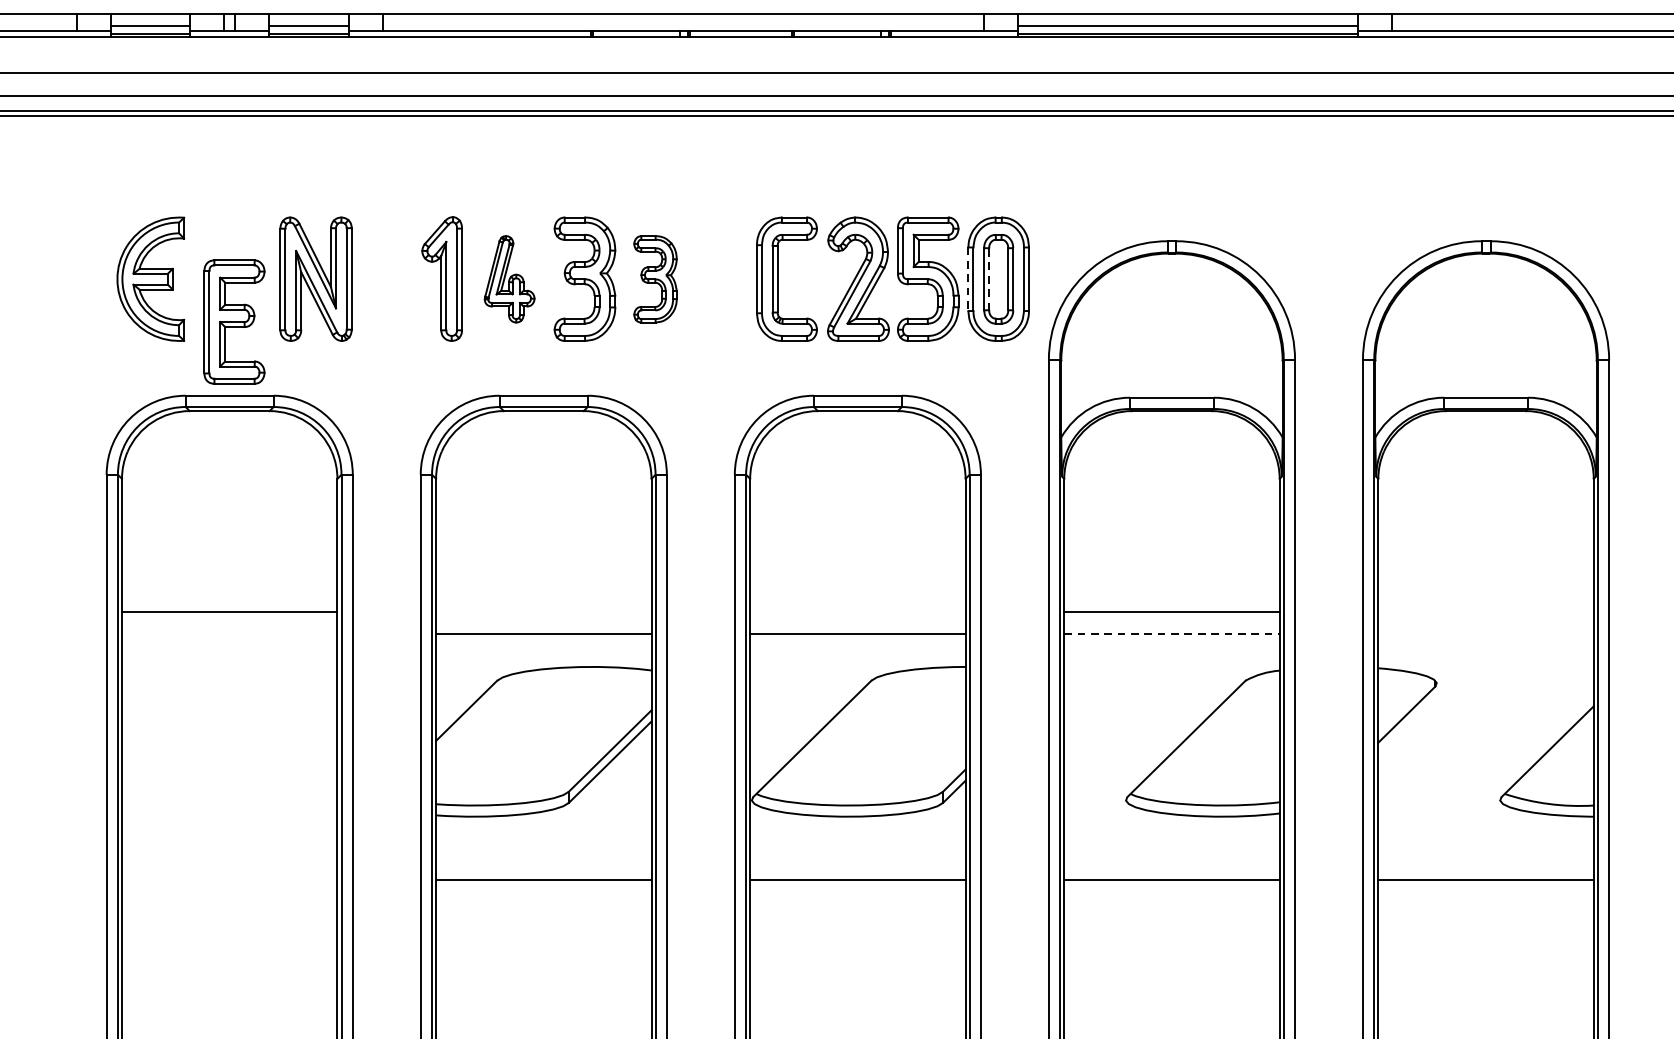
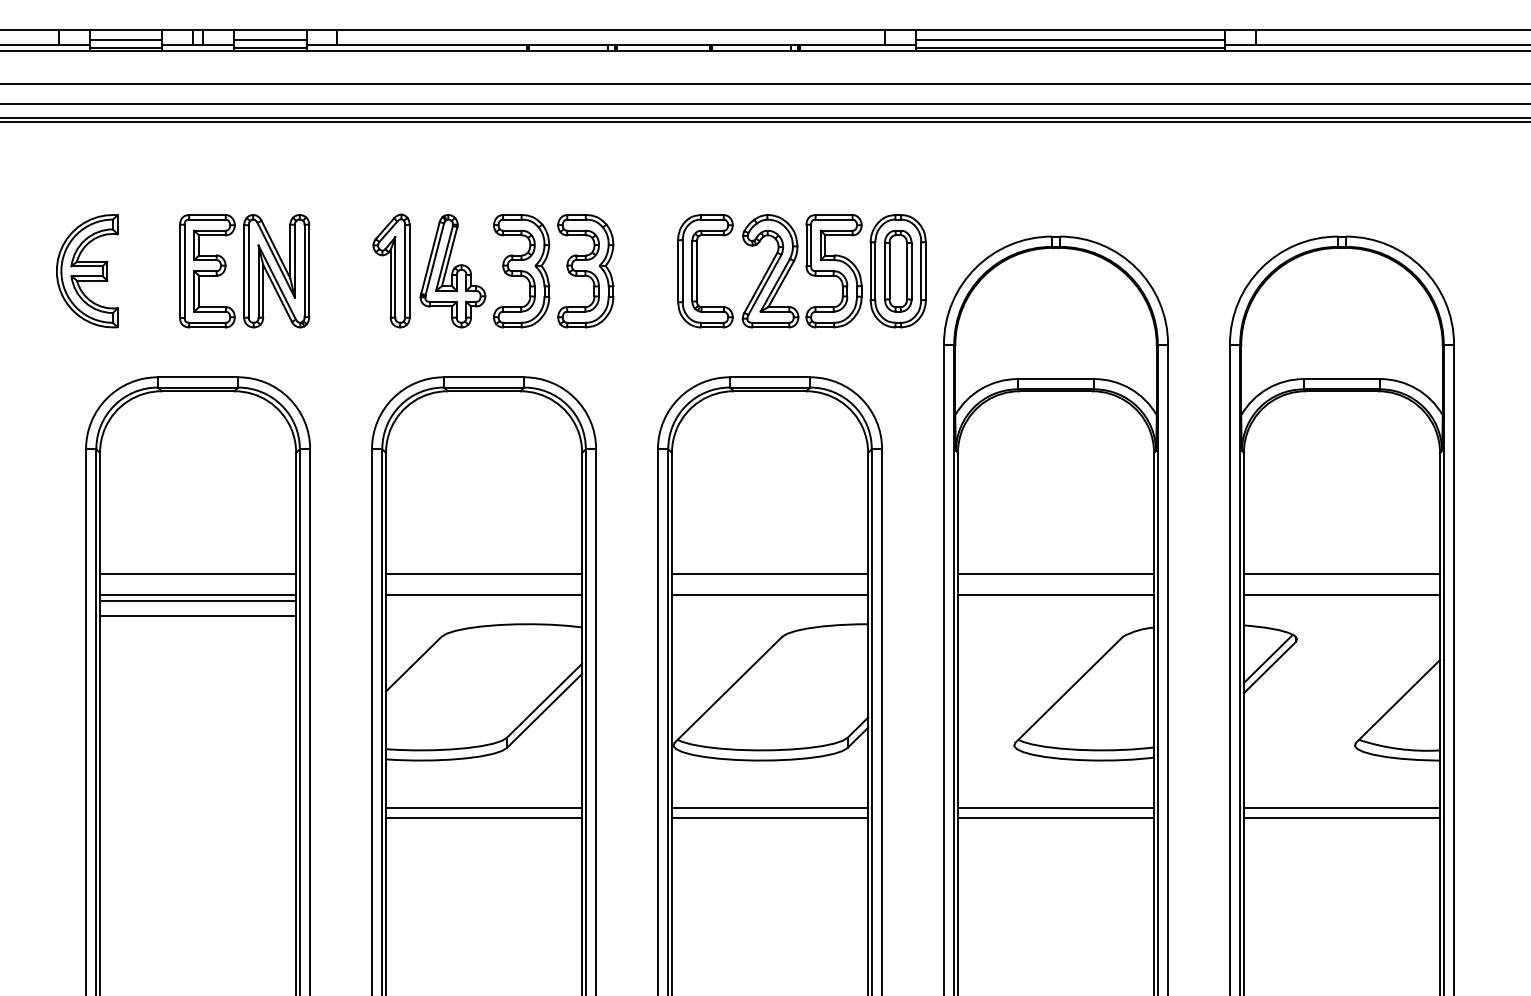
line: (989, 278) -> (889, 270), dashed -> solid
part: (151, 279) -> (87, 271), moved
part: (509, 279) -> (452, 271), size x1.43
part: (655, 279) -> (585, 271), size x1.43
line: (968, 279) -> (870, 271), dashed -> solid
part: (234, 322) -> (207, 271), moved
line: (544, 612) -> (484, 574), added
line: (857, 612) -> (769, 574), added
line: (1485, 612) -> (1341, 574), added
line: (230, 634) -> (198, 594), added
line: (1172, 634) -> (1056, 594), dashed -> solid
line: (1485, 634) -> (1341, 594), added
line: (230, 640) -> (198, 600), added
line: (230, 657) -> (198, 615), added
line: (1404, 704) -> (1267, 658), added
line: (544, 869) -> (484, 808), added
line: (857, 869) -> (769, 808), added
line: (1171, 869) -> (1055, 808), added
line: (1485, 869) -> (1341, 808), added

